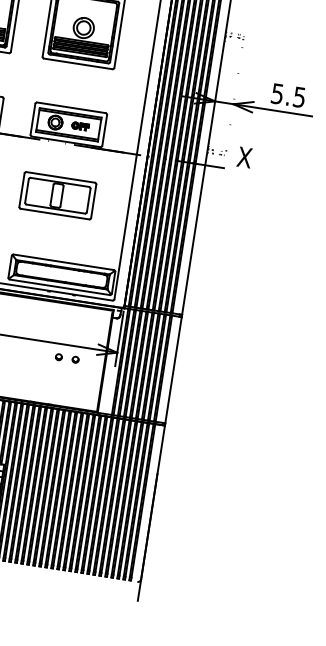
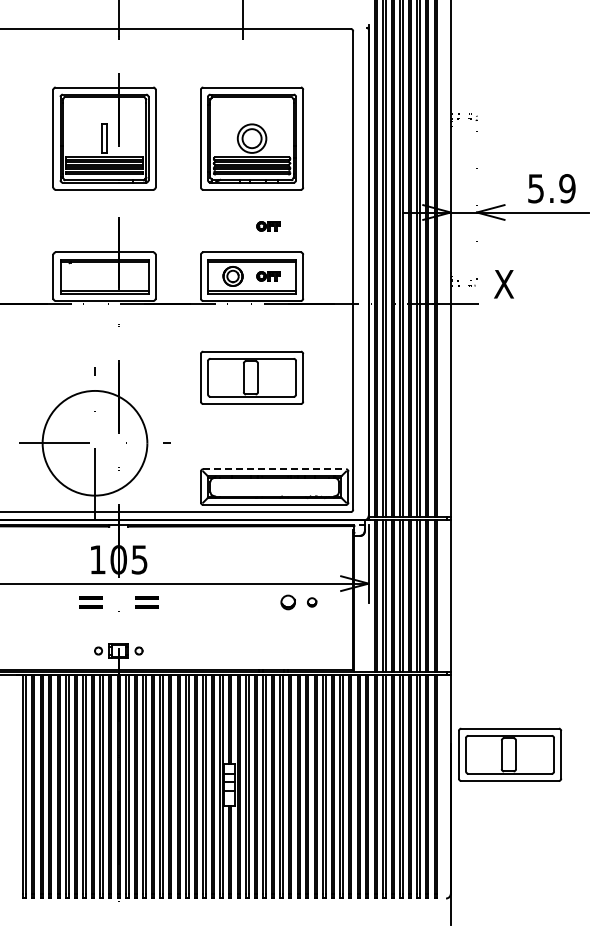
part: (85, 91) -> (268, 226), added
text: (299, 97) -> (567, 188), 5.5 -> 5.9
line: (64, 262) -> (275, 469), solid -> dashed
part: (59, 357) -> (288, 602), size x1.6
part: (198, 487) -> (510, 754), added

